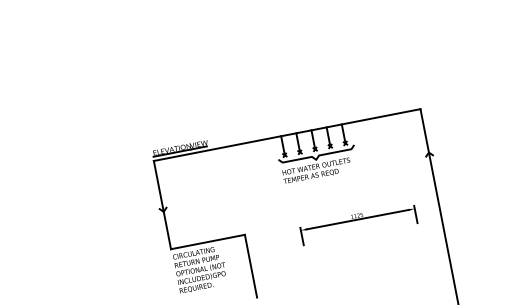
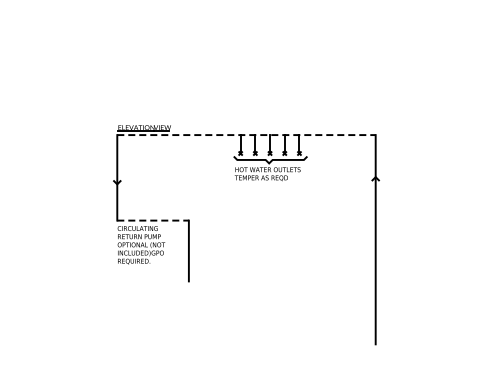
line: (287, 135) -> (246, 135), solid -> dashed
part: (358, 224) -> (296, 231), removed
line: (208, 241) -> (153, 220), solid -> dashed

